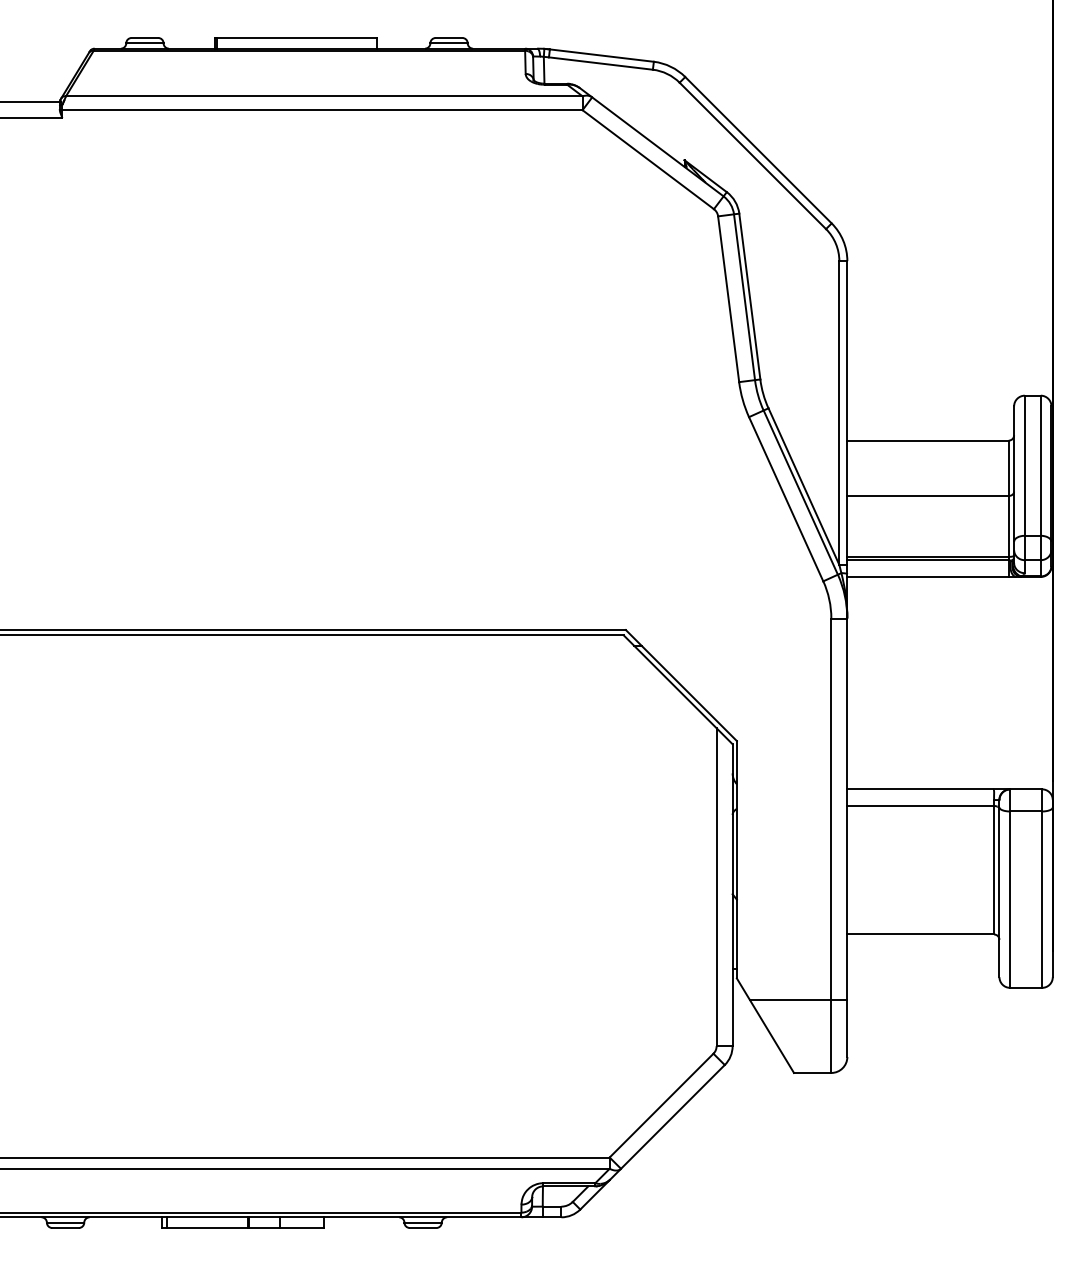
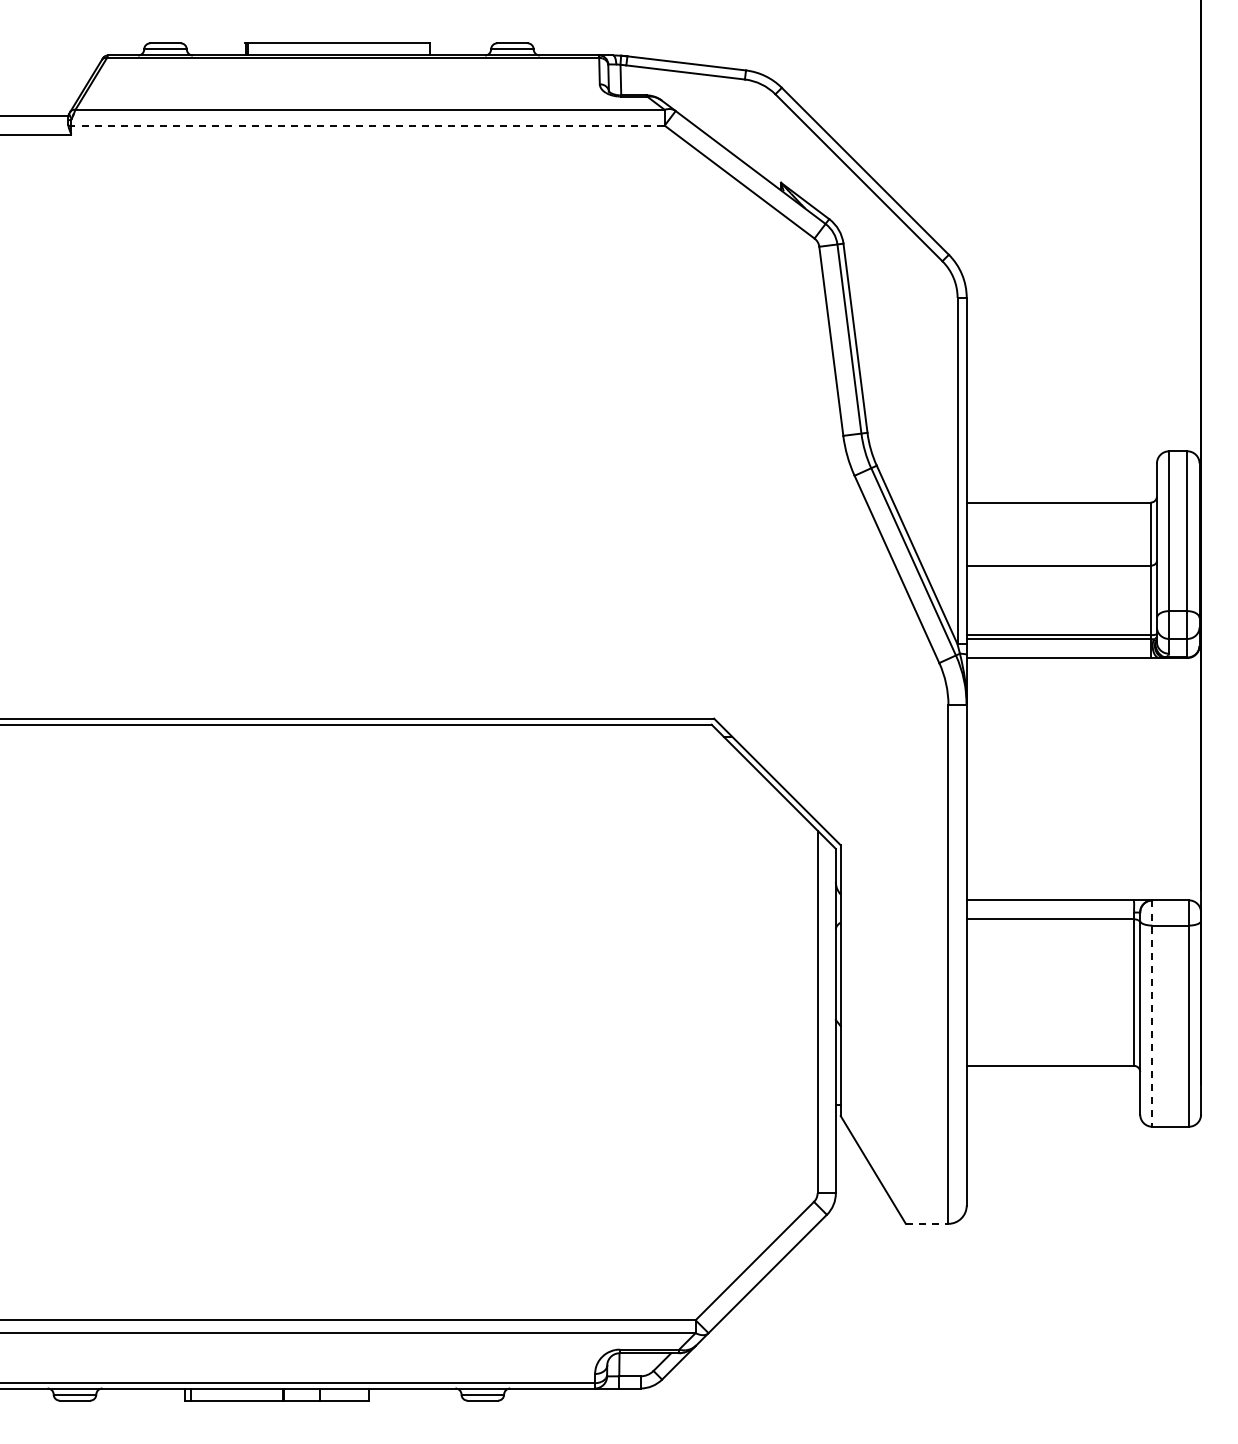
line: (322, 110) -> (367, 125), solid -> dashed
line: (1010, 889) -> (1152, 1014), solid -> dashed
line: (798, 1000) -> (910, 1141), removed
line: (812, 1072) -> (927, 1223), solid -> dashed

